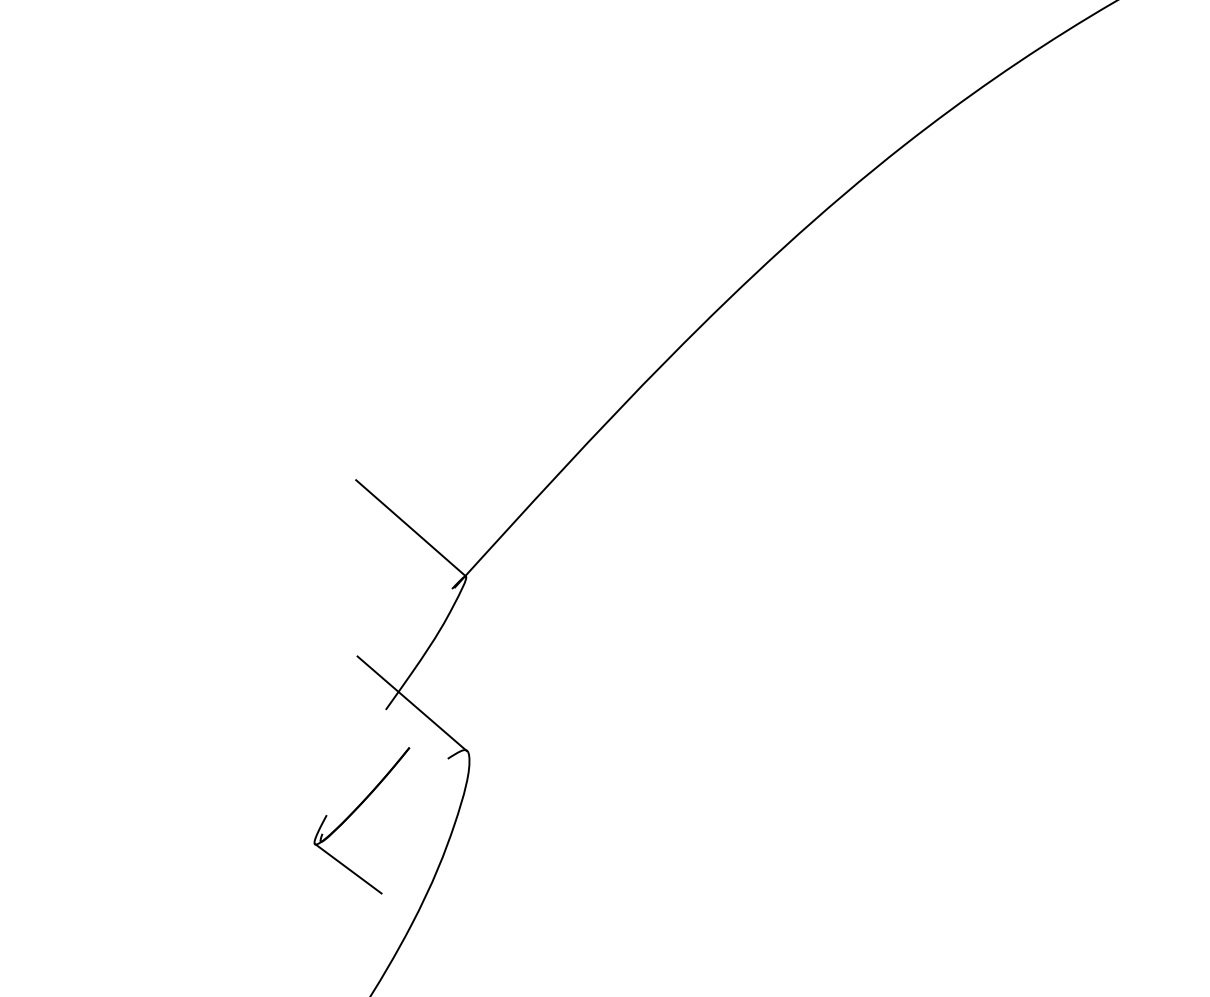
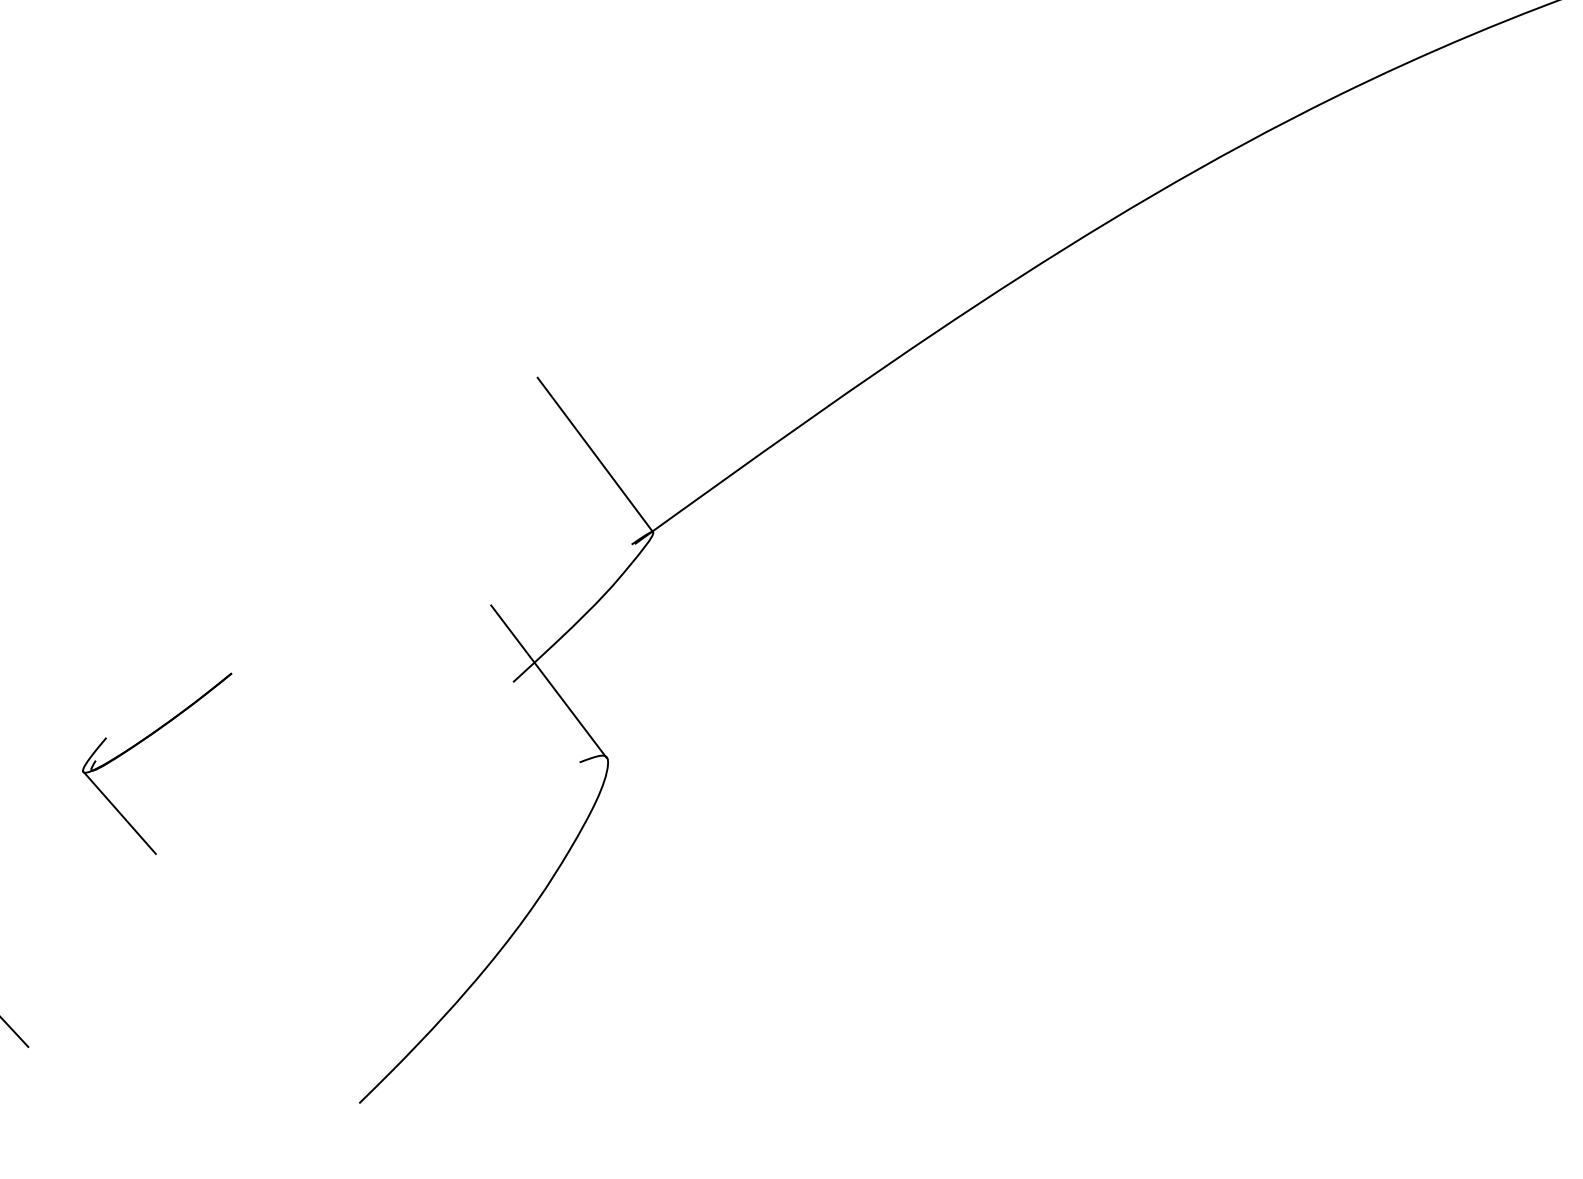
part: (354, 812) -> (142, 741), moved

